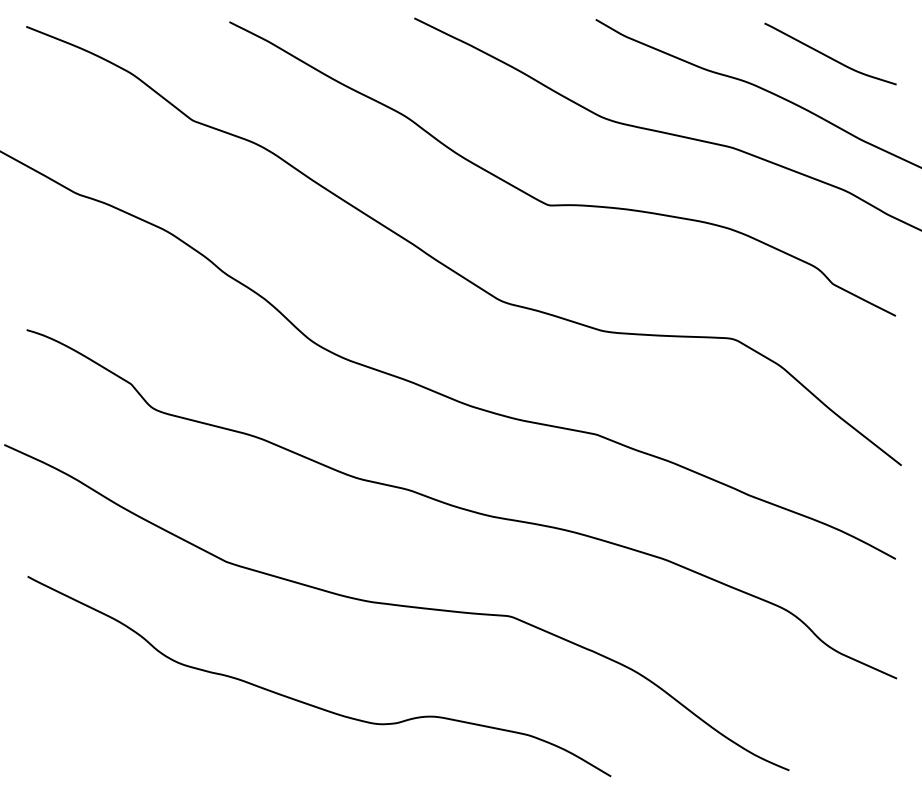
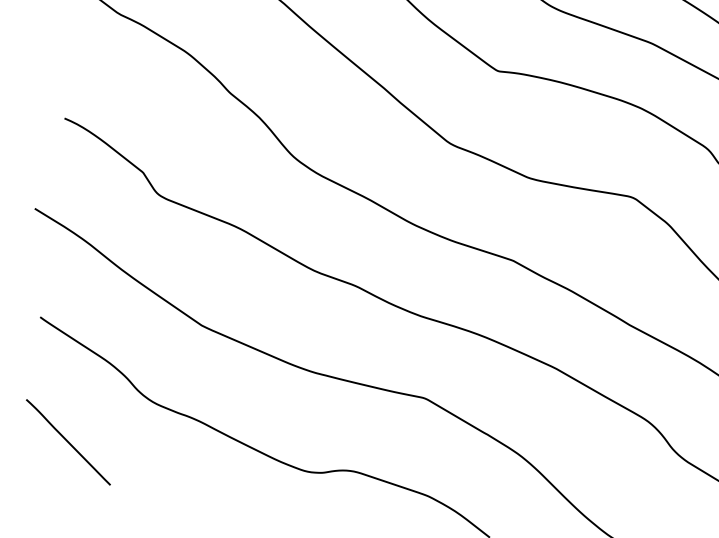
line: (81, 725) -> (68, 442), added

